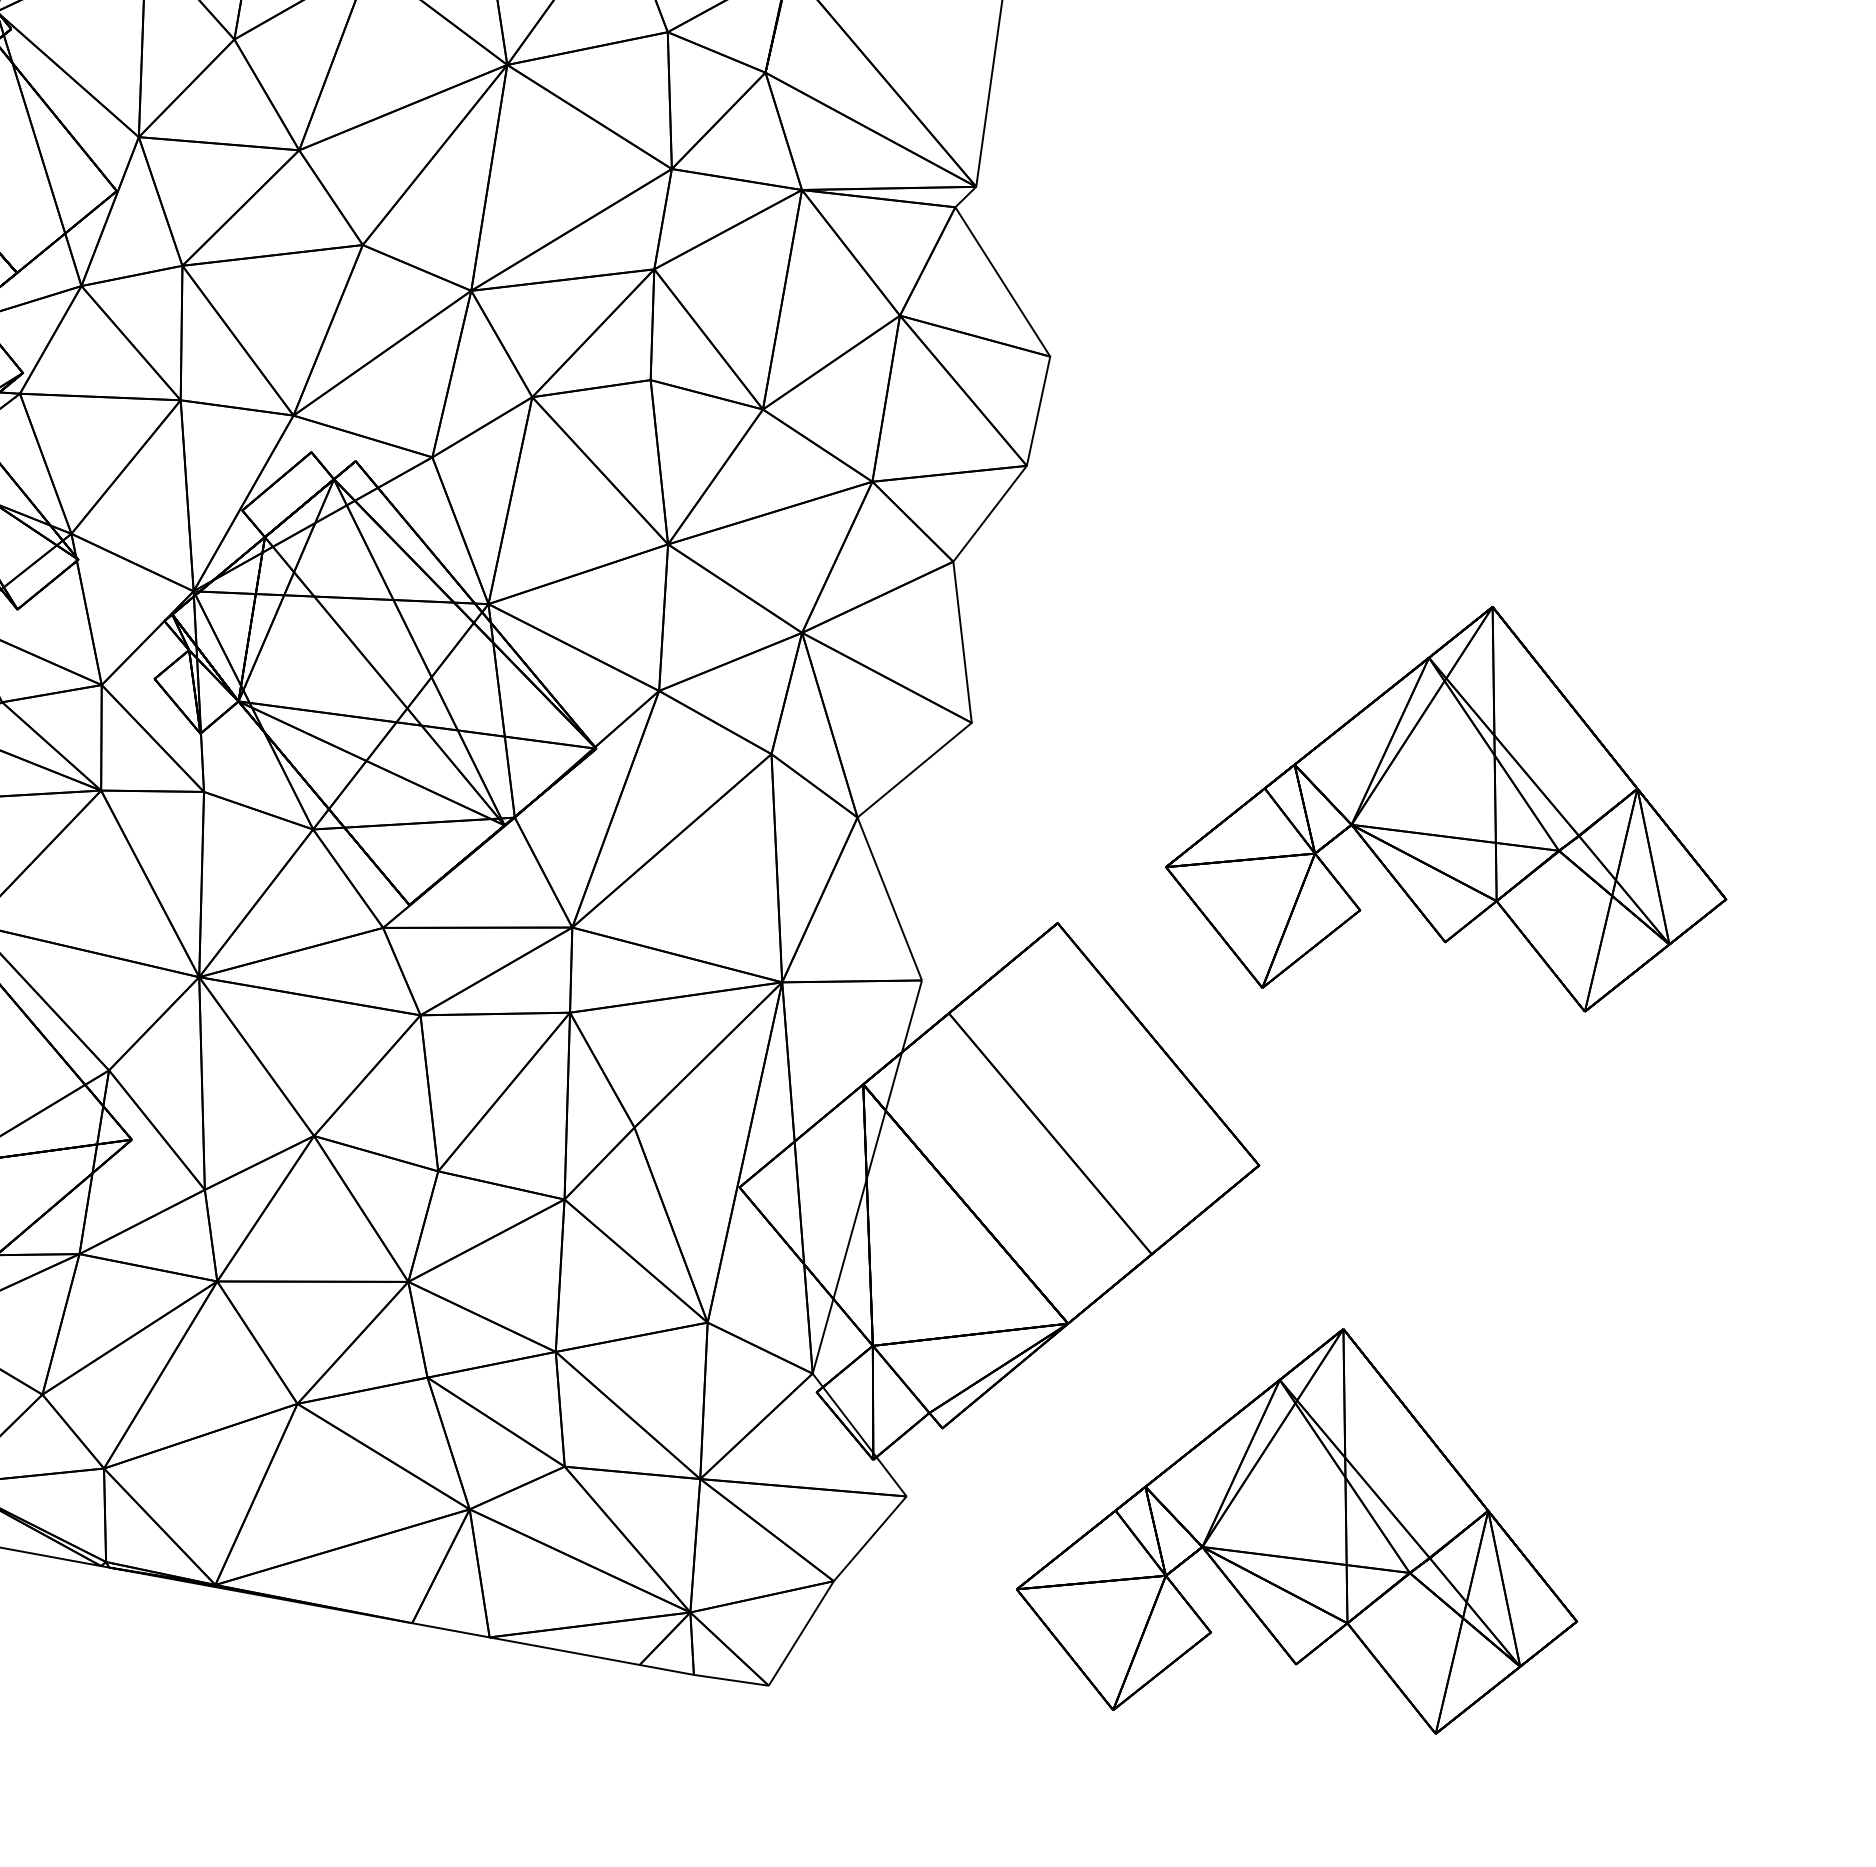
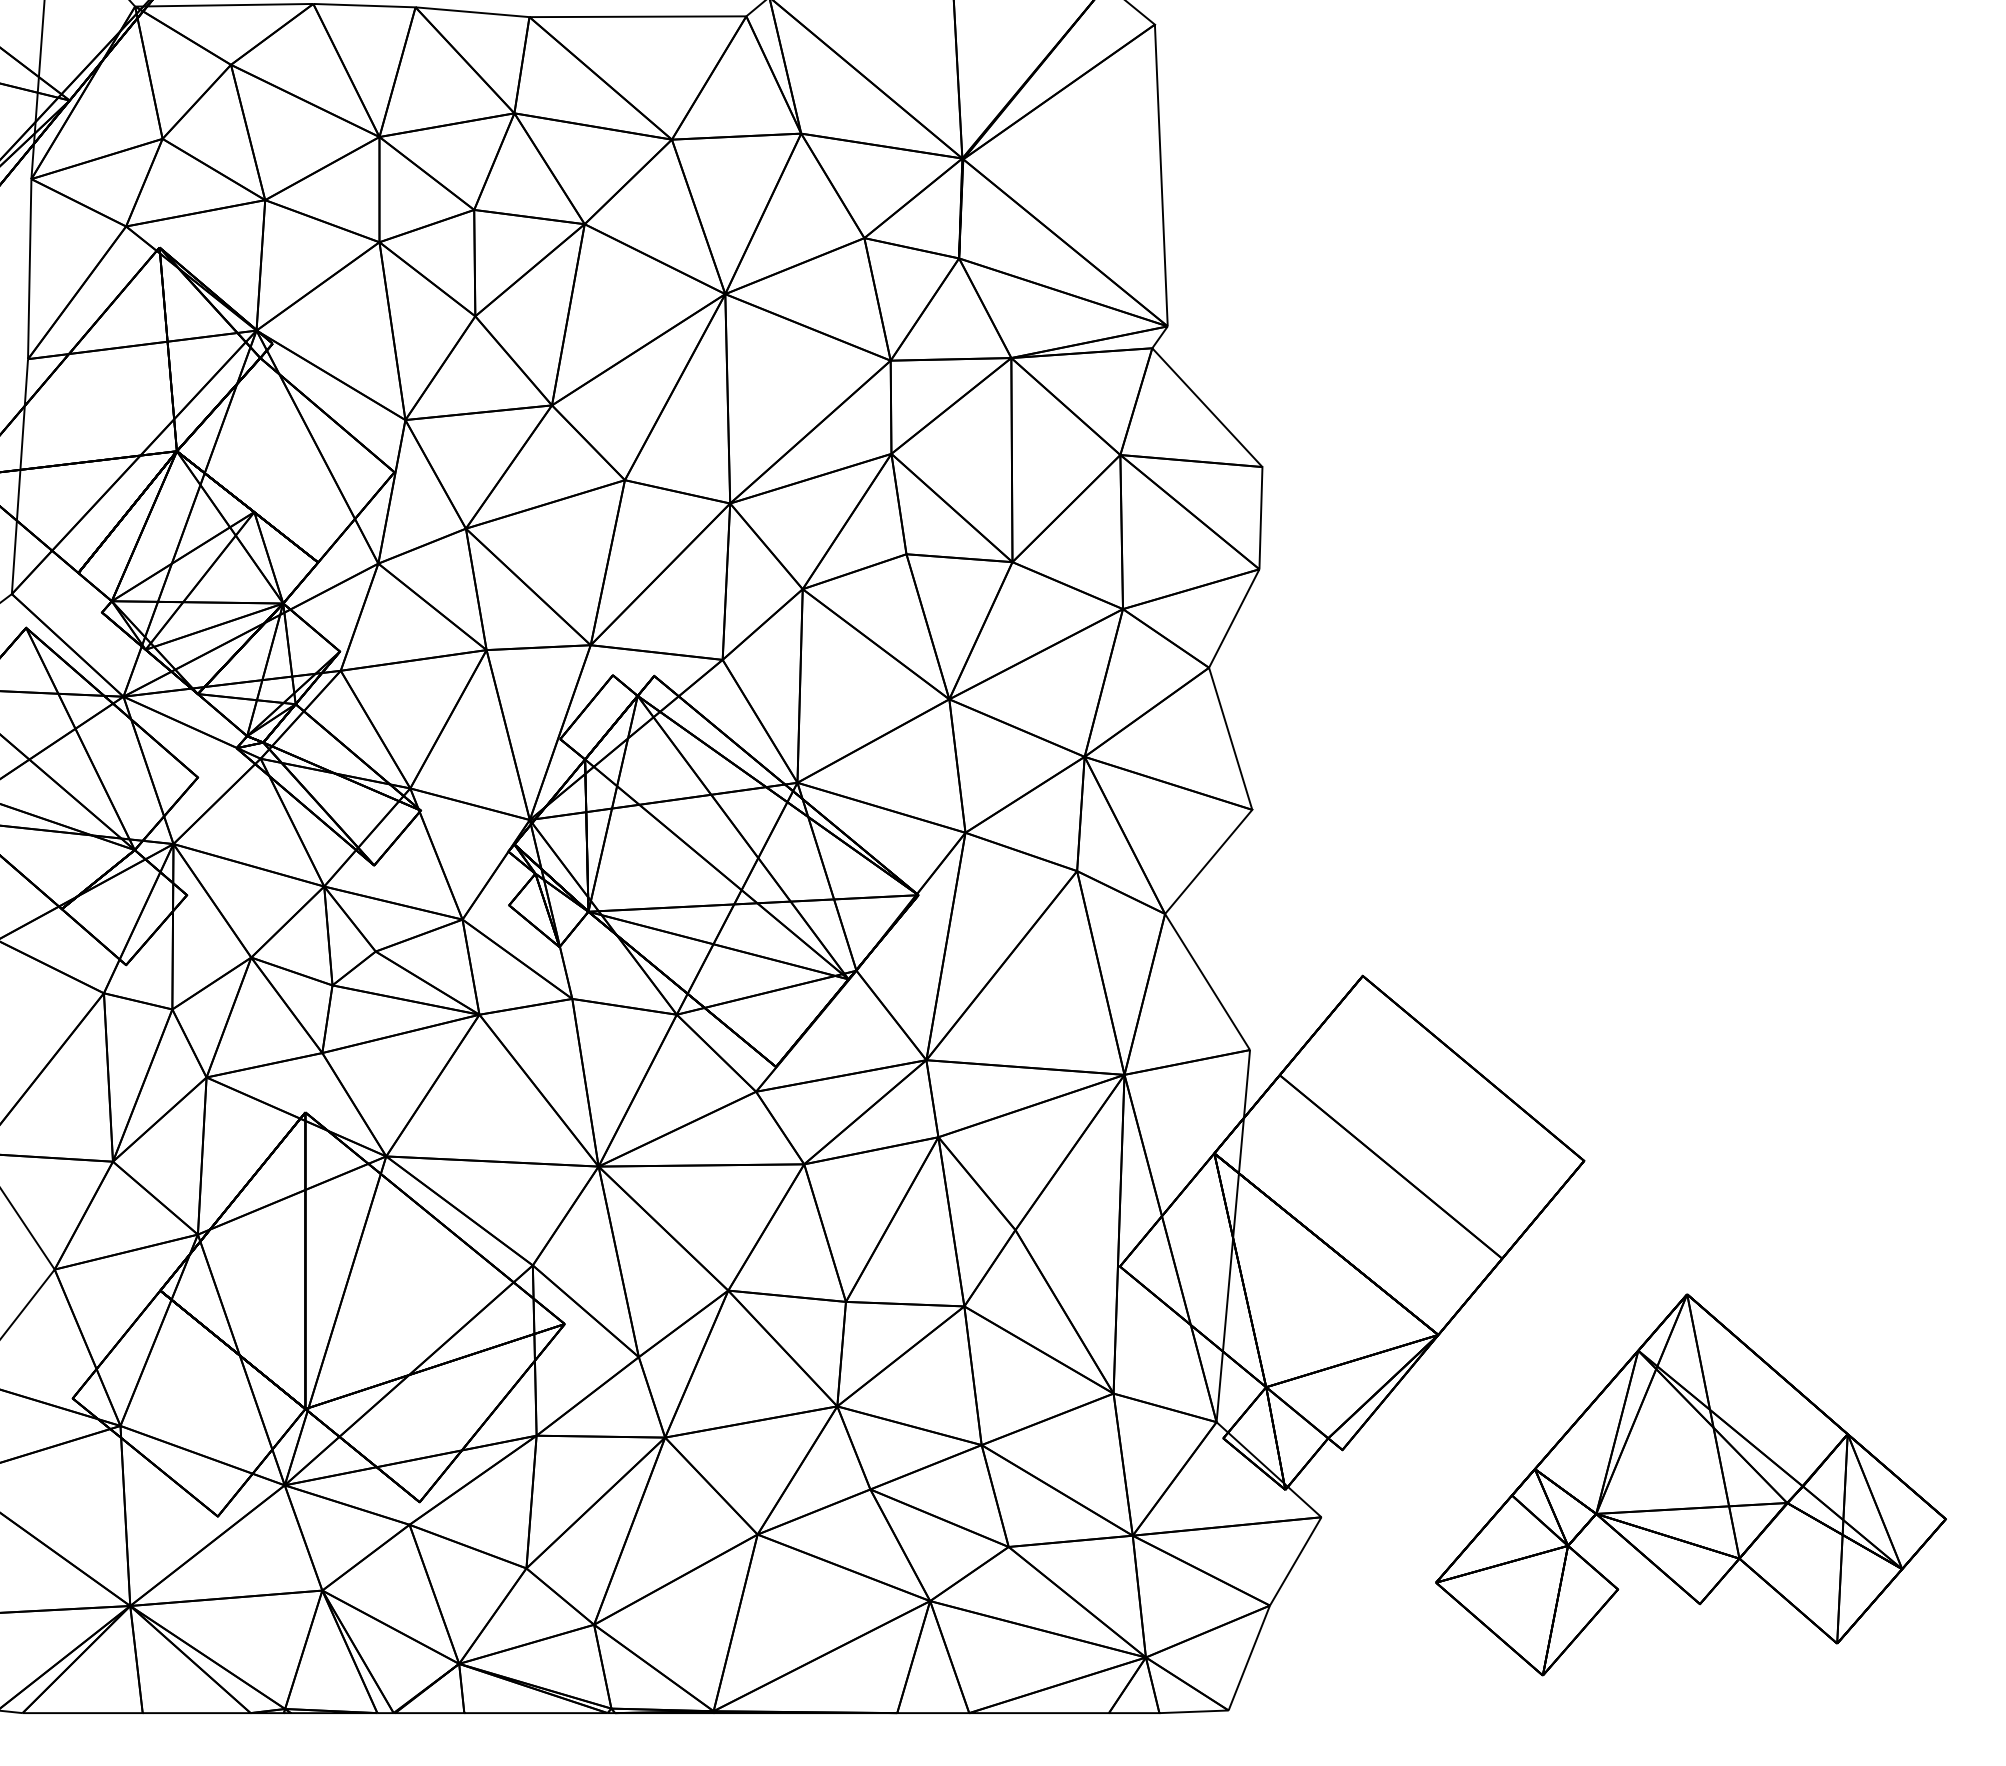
part: (1458, 811) -> (1705, 809), removed

